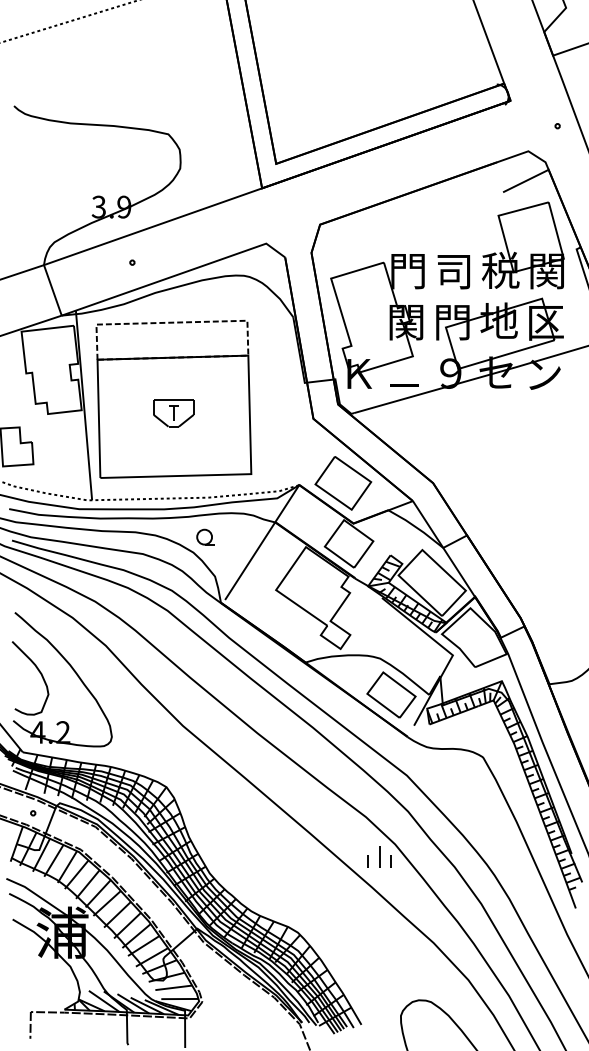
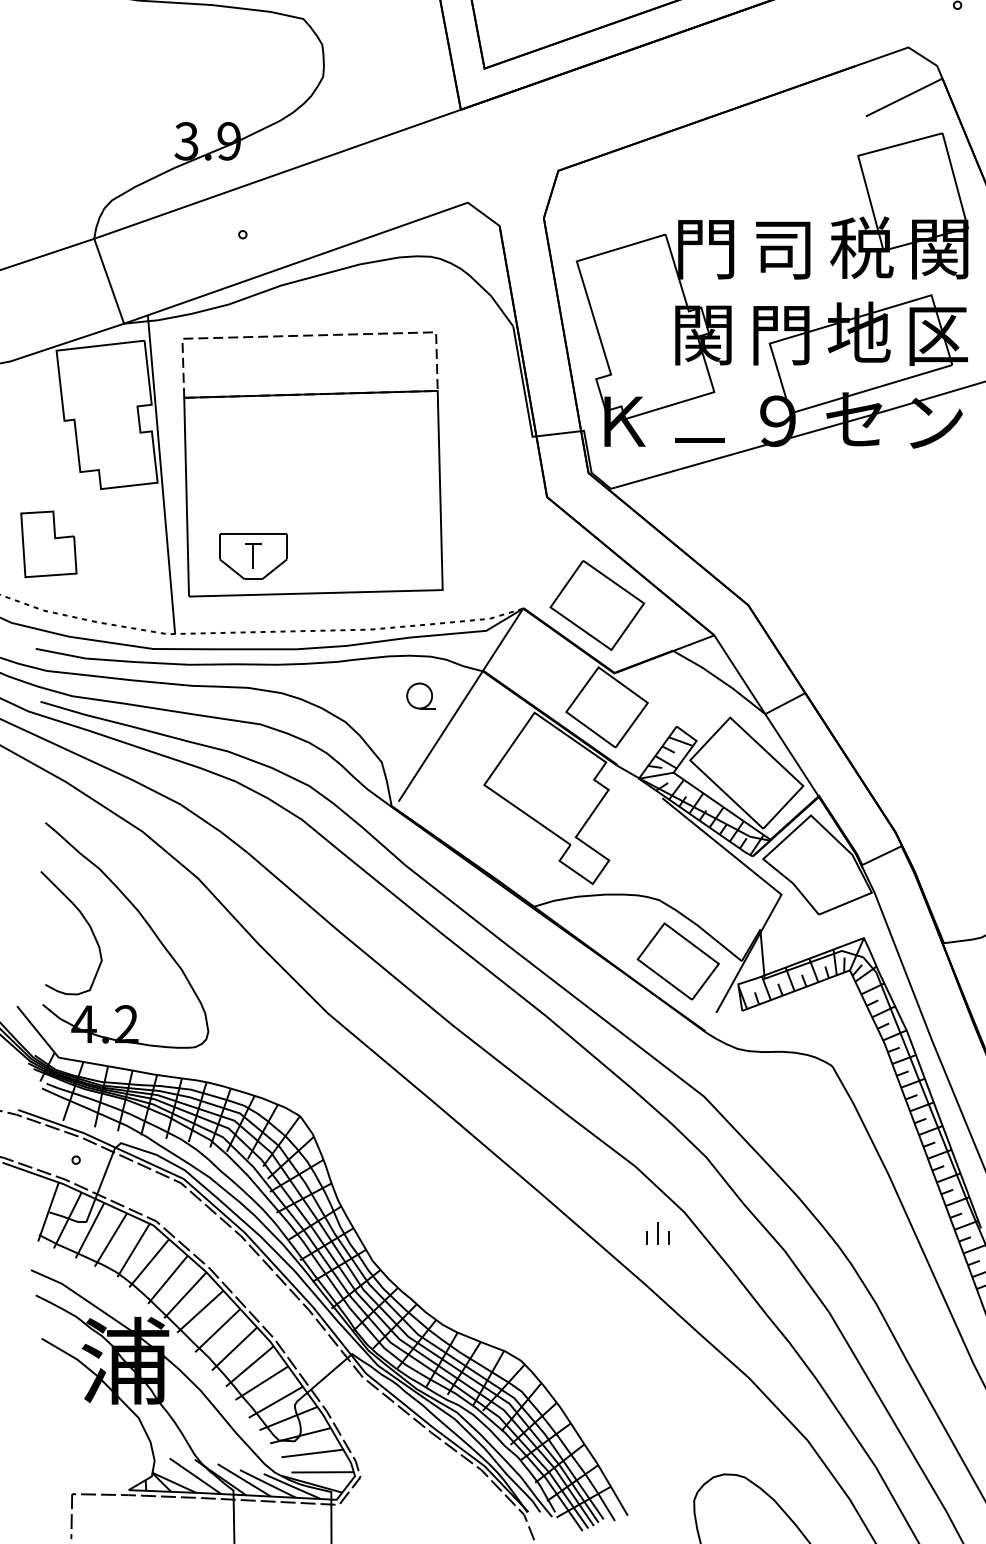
part: (173, 413) -> (253, 557), moved
part: (205, 536) -> (421, 694), moved
part: (379, 856) -> (658, 1232), size x0.6

